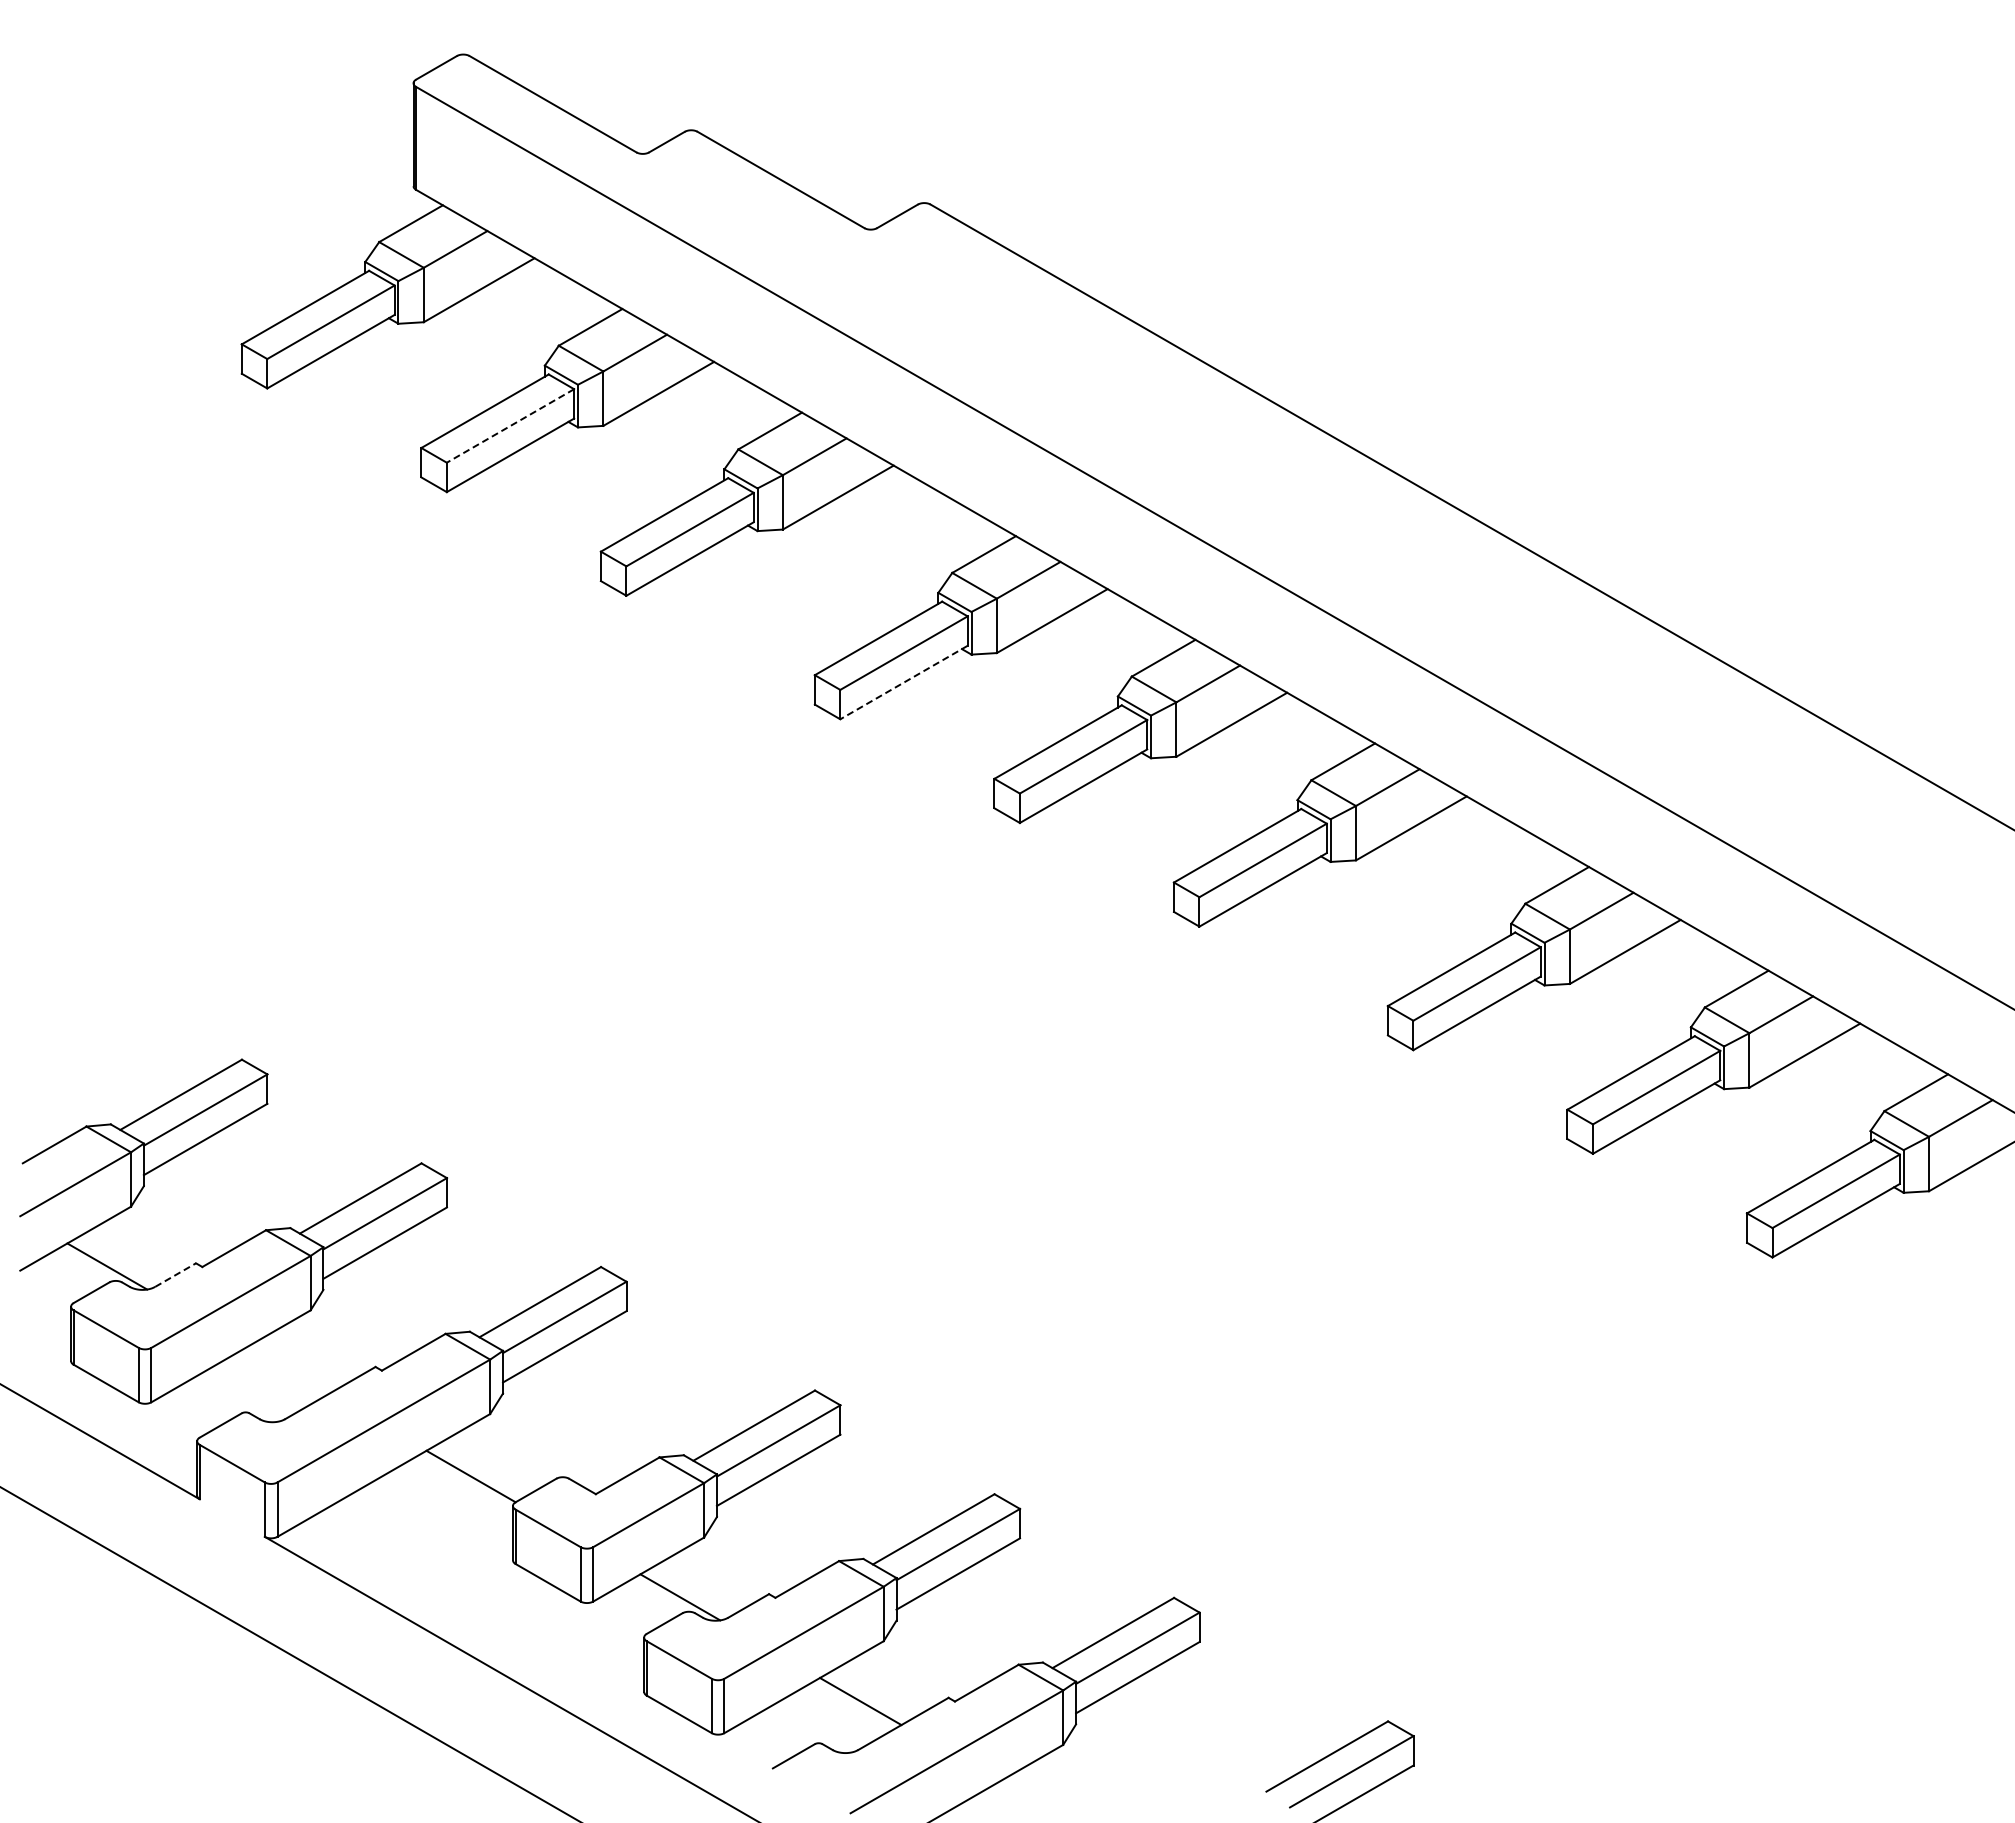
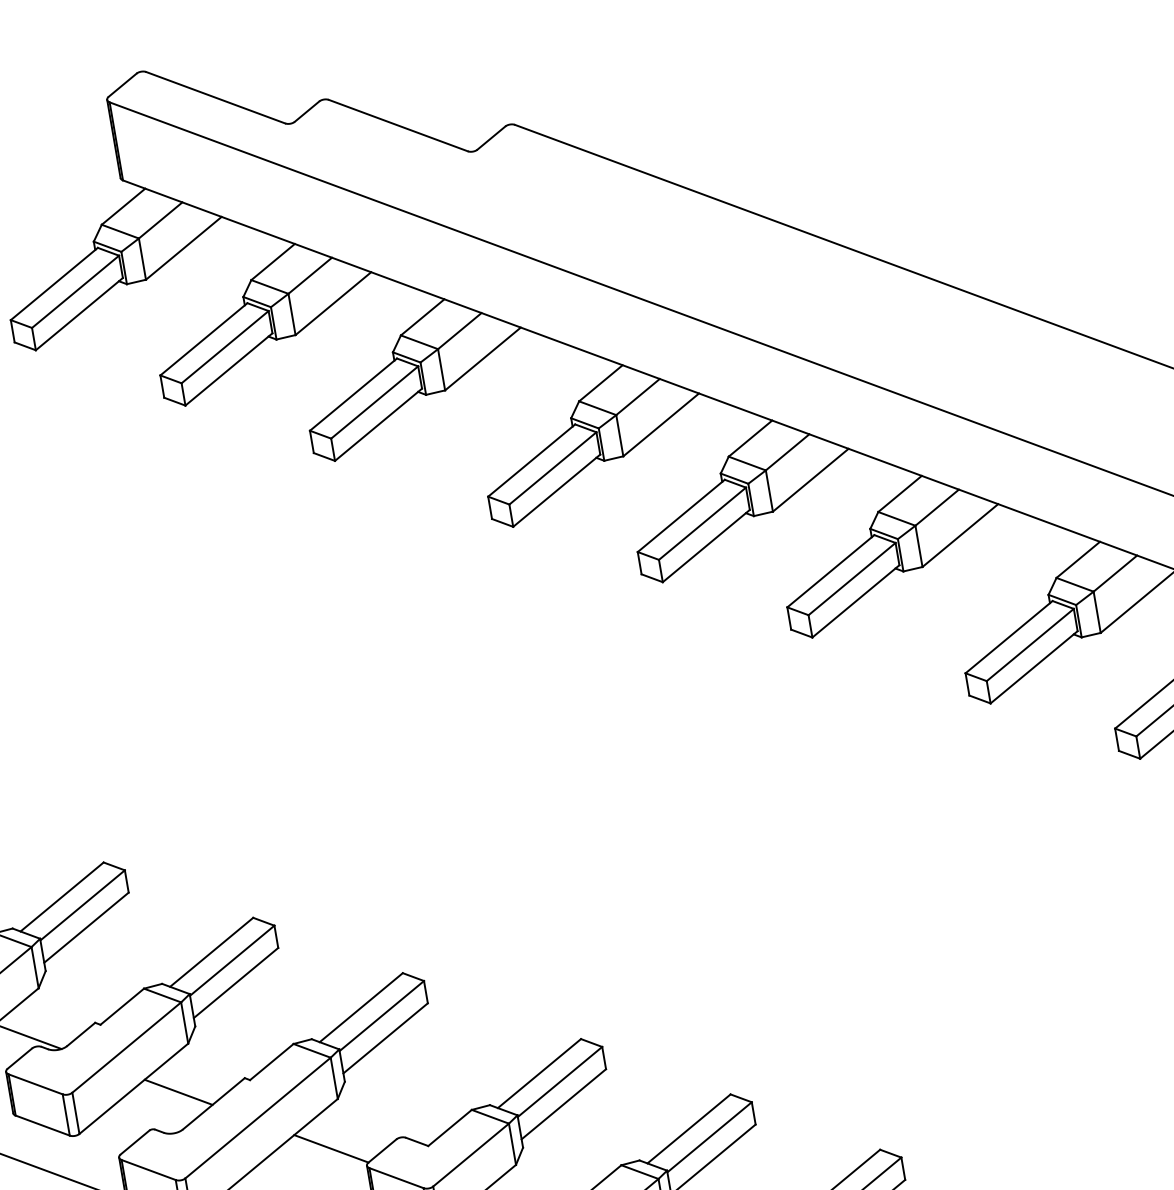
line: (510, 425) -> (225, 346), dashed -> solid
line: (904, 682) -> (557, 490), dashed -> solid
line: (175, 1275) -> (81, 1034), dashed -> solid
line: (287, 1370) -> (178, 1092), added

